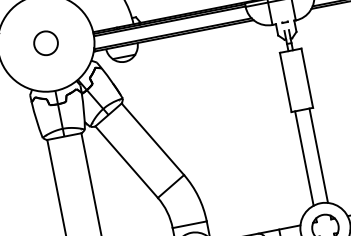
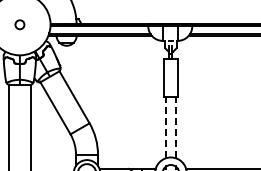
circle: (45, 43) -> (19, 24), size x0.6
line: (318, 155) -> (175, 127), solid -> dashed
line: (304, 158) -> (166, 127), solid -> dashed

